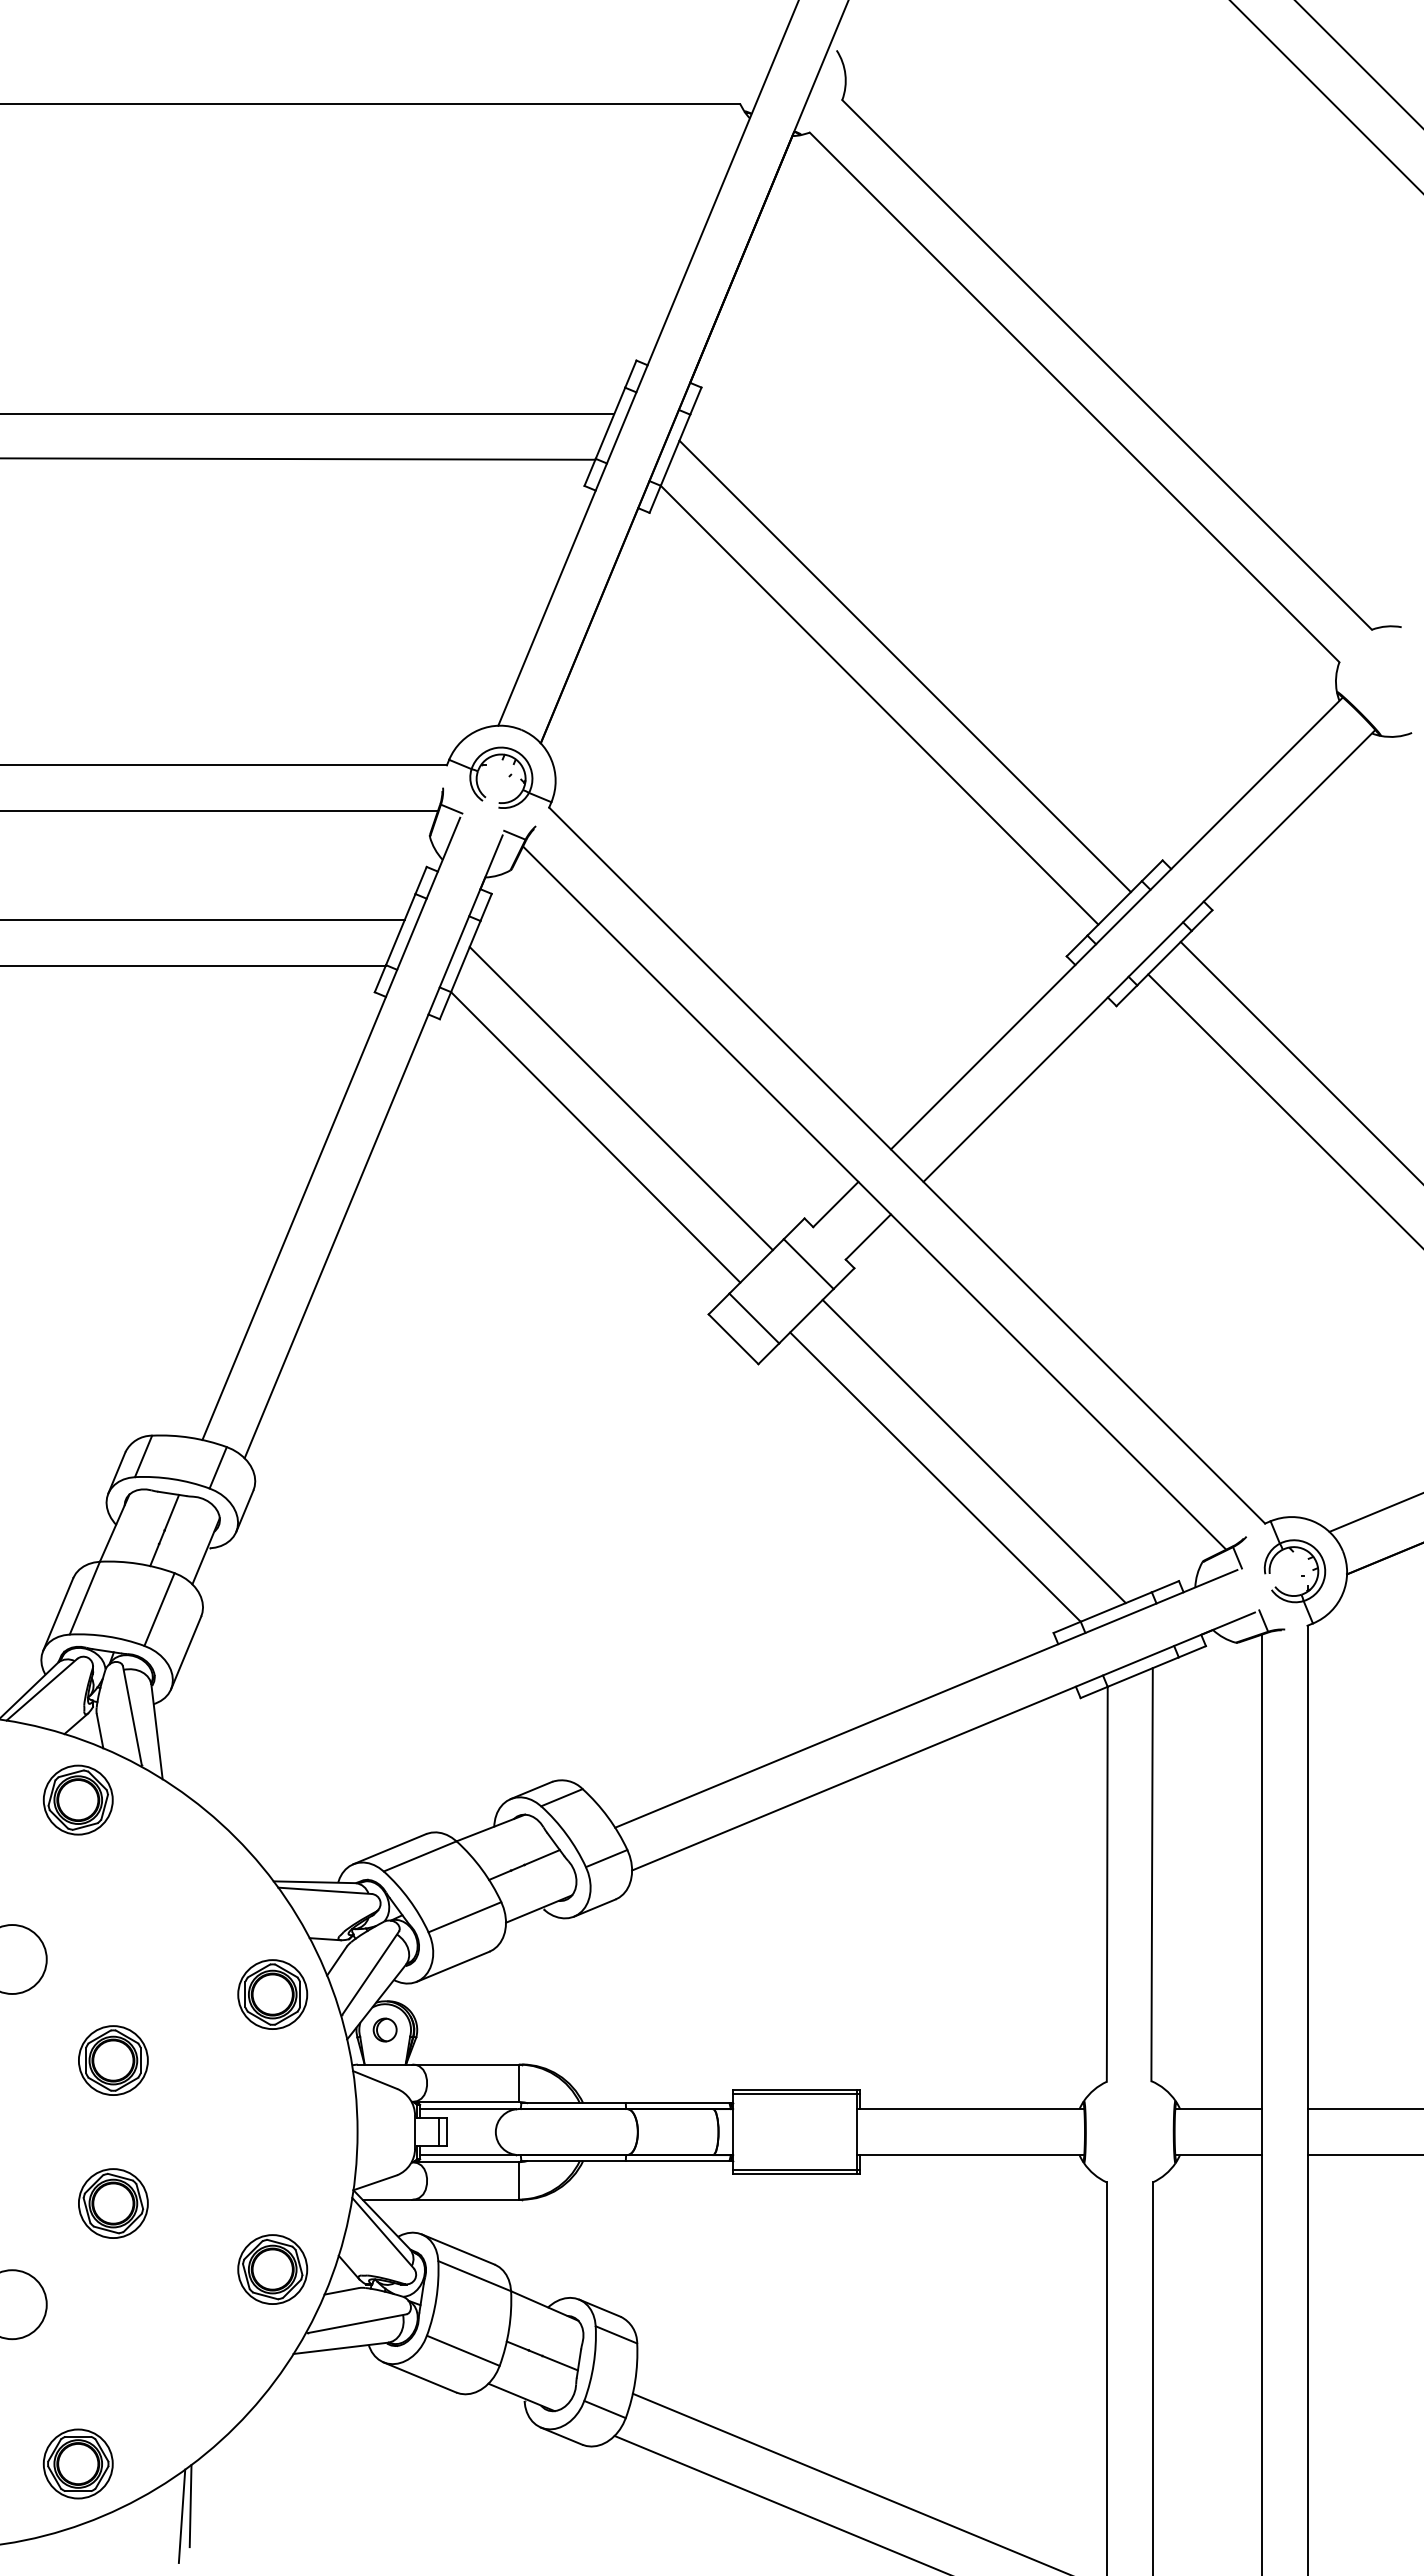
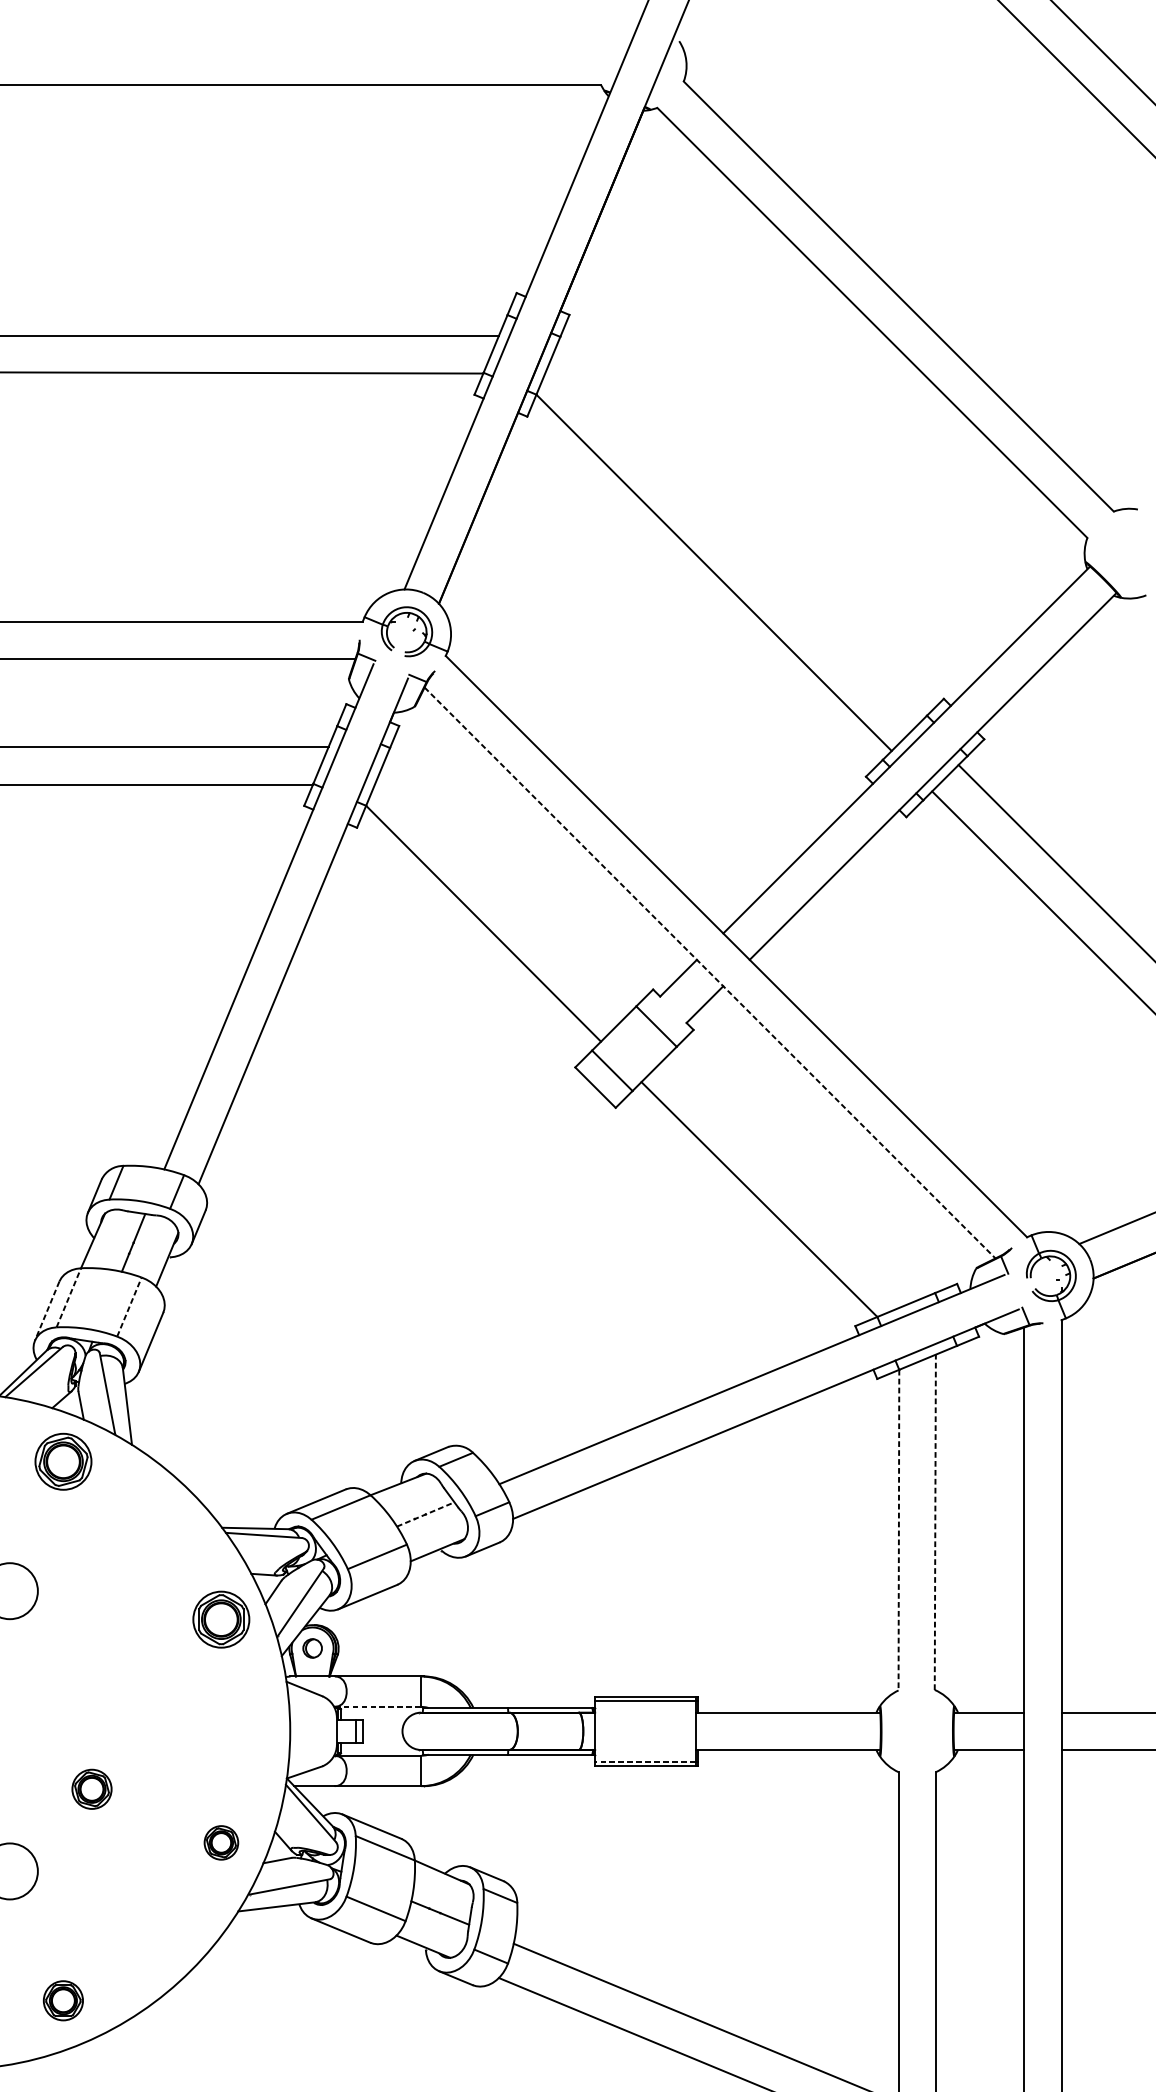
line: (904, 666) -> (734, 541), removed
line: (620, 1098) -> (503, 892), removed
line: (875, 1198) -> (710, 973), solid -> dashed
line: (973, 1451) -> (790, 1178), removed
line: (85, 1597) -> (69, 1297), solid -> dashed
line: (159, 1609) -> (129, 1307), solid -> dashed
line: (58, 1615) -> (47, 1311), solid -> dashed
line: (524, 1864) -> (425, 1514), solid -> dashed
line: (1152, 1874) -> (935, 1522), solid -> dashed
line: (1107, 1884) -> (899, 1530), solid -> dashed
part: (113, 2060) -> (92, 1673), removed
line: (466, 2101) -> (378, 1706), solid -> dashed
line: (467, 2109) -> (379, 1712), removed
line: (467, 2155) -> (379, 1750), removed
line: (794, 2169) -> (644, 1761), solid -> dashed
part: (113, 2203) -> (92, 1789), size x0.7
part: (272, 2269) -> (221, 1842), size x0.6
part: (77, 2463) -> (62, 2000), size x0.7
line: (190, 2506) -> (154, 2035), removed
line: (181, 2515) -> (147, 2042), removed

